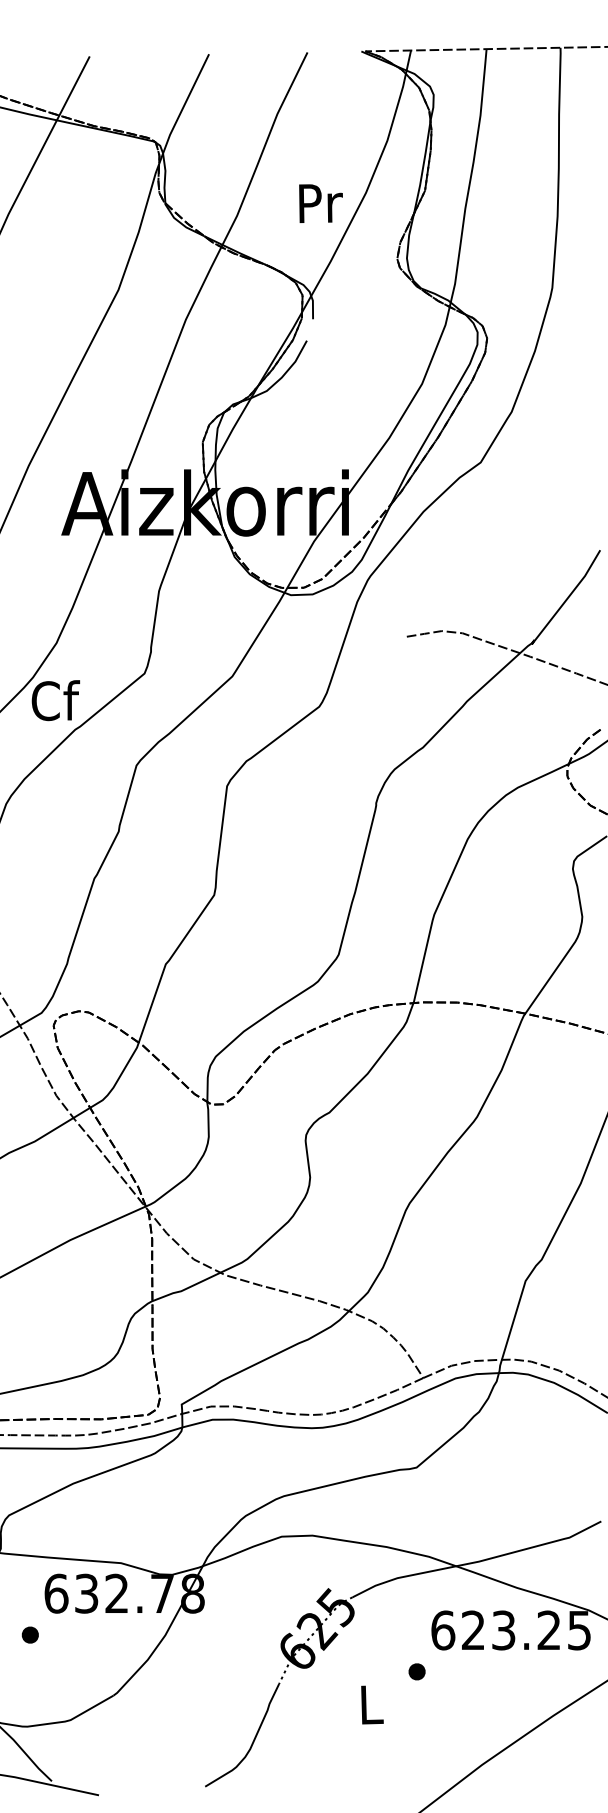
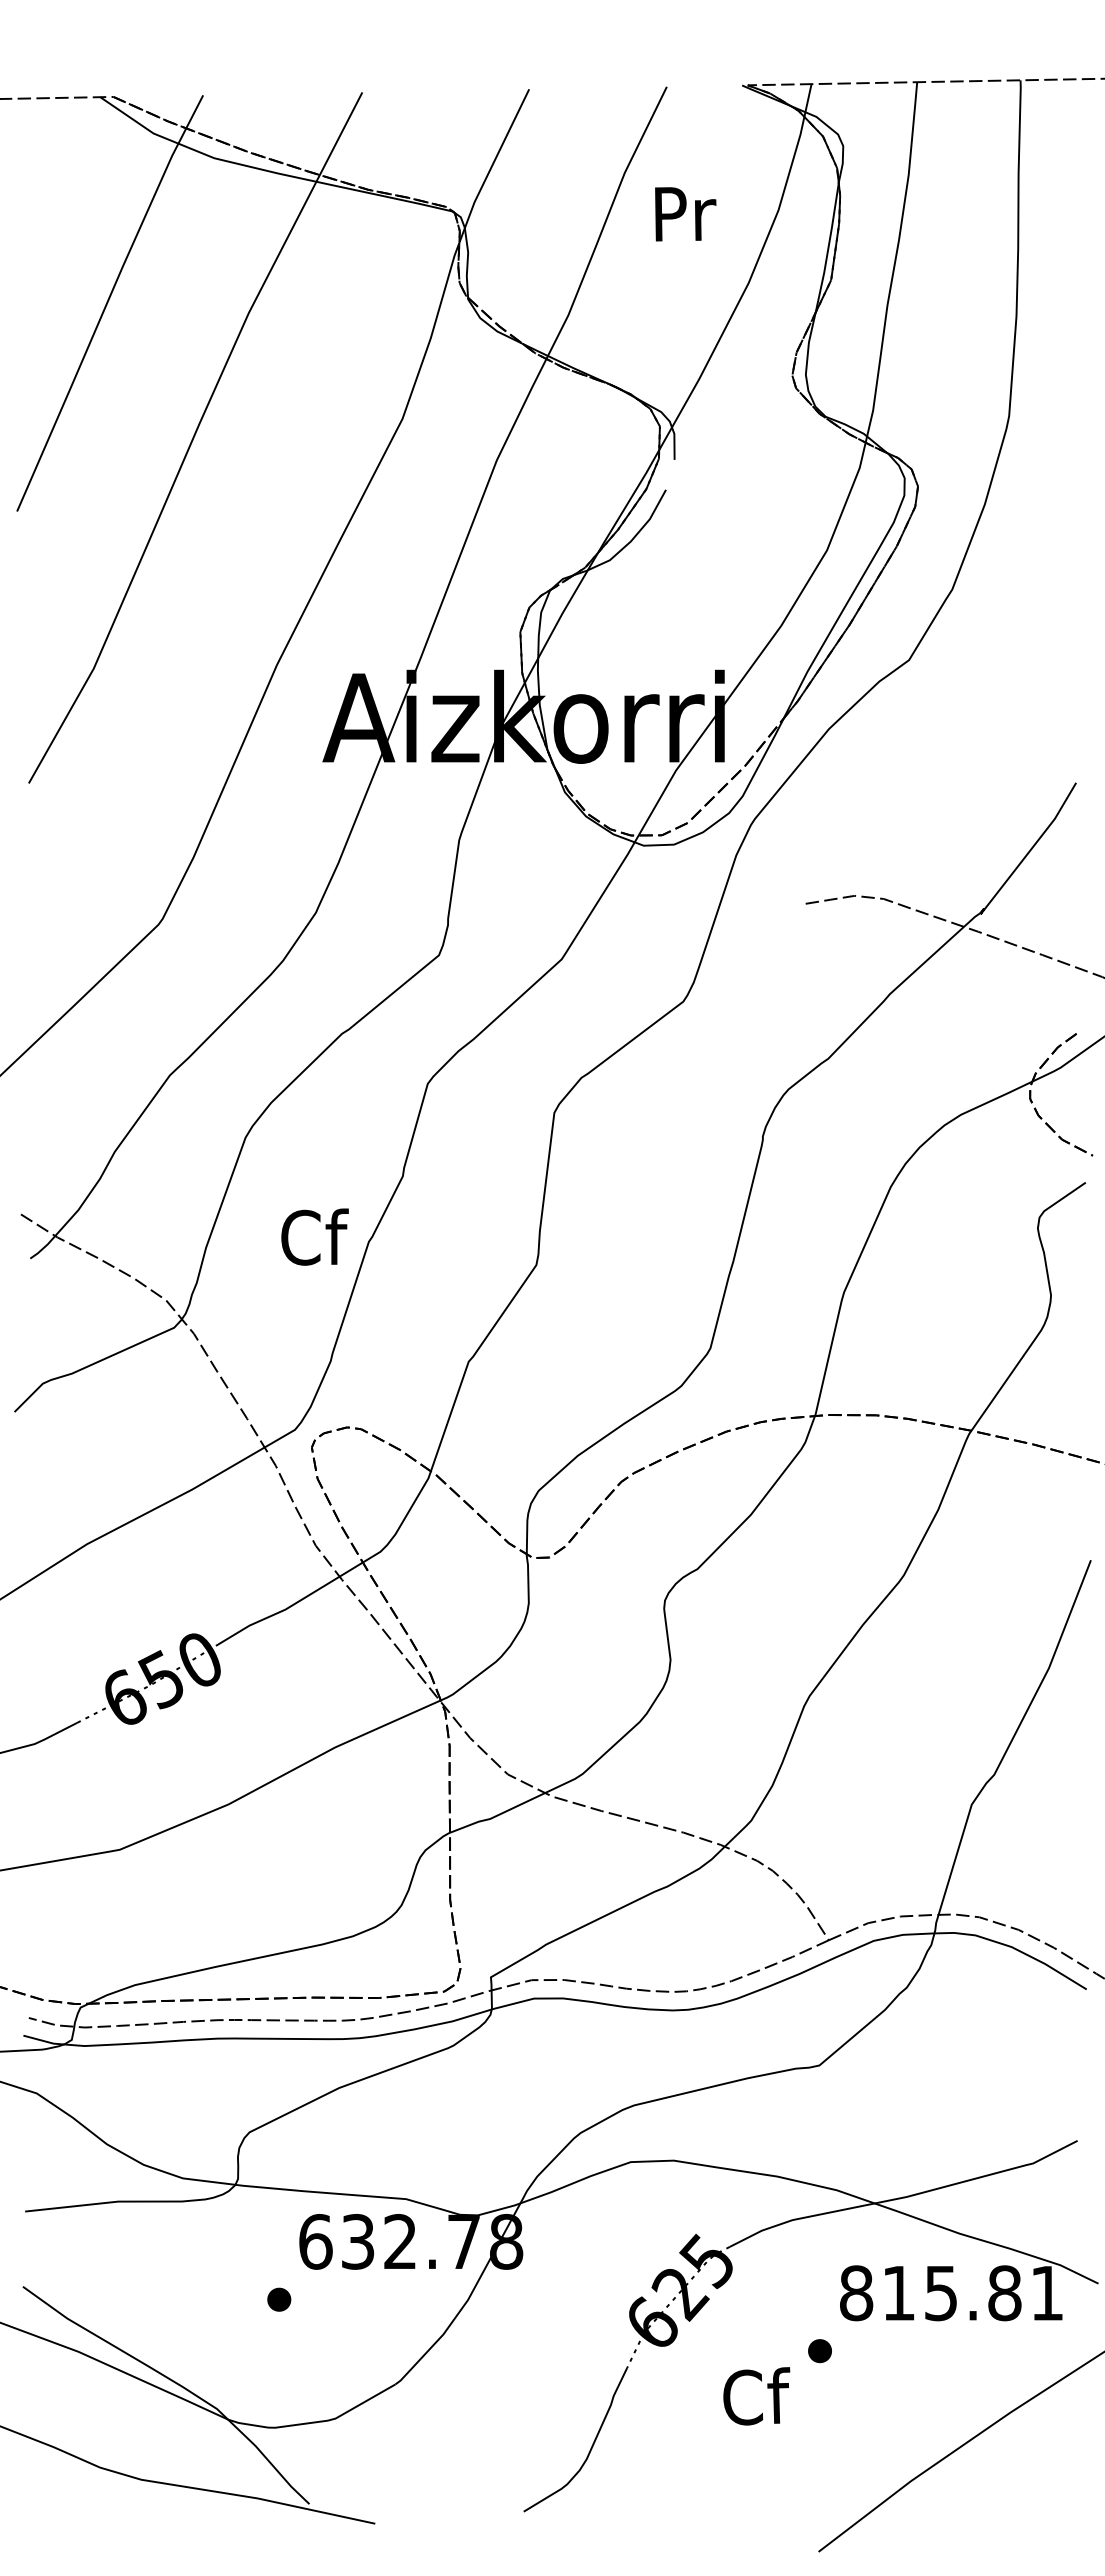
text: (320, 203) -> (685, 214), moved
text: (55, 700) -> (314, 1236), moved
text: (511, 1630) -> (951, 2293), 623.25 -> 815.81
text: (371, 1704) -> (756, 2396), L -> Cf

